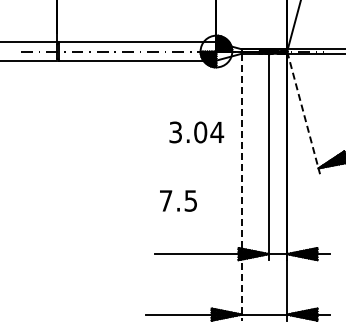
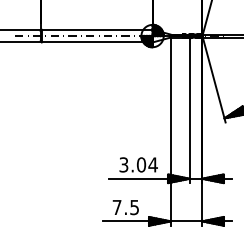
line: (303, 113) -> (213, 79), dashed -> solid
text: (196, 132) -> (138, 164), moved
line: (241, 187) -> (170, 131), dashed -> solid
text: (178, 200) -> (125, 207), moved

